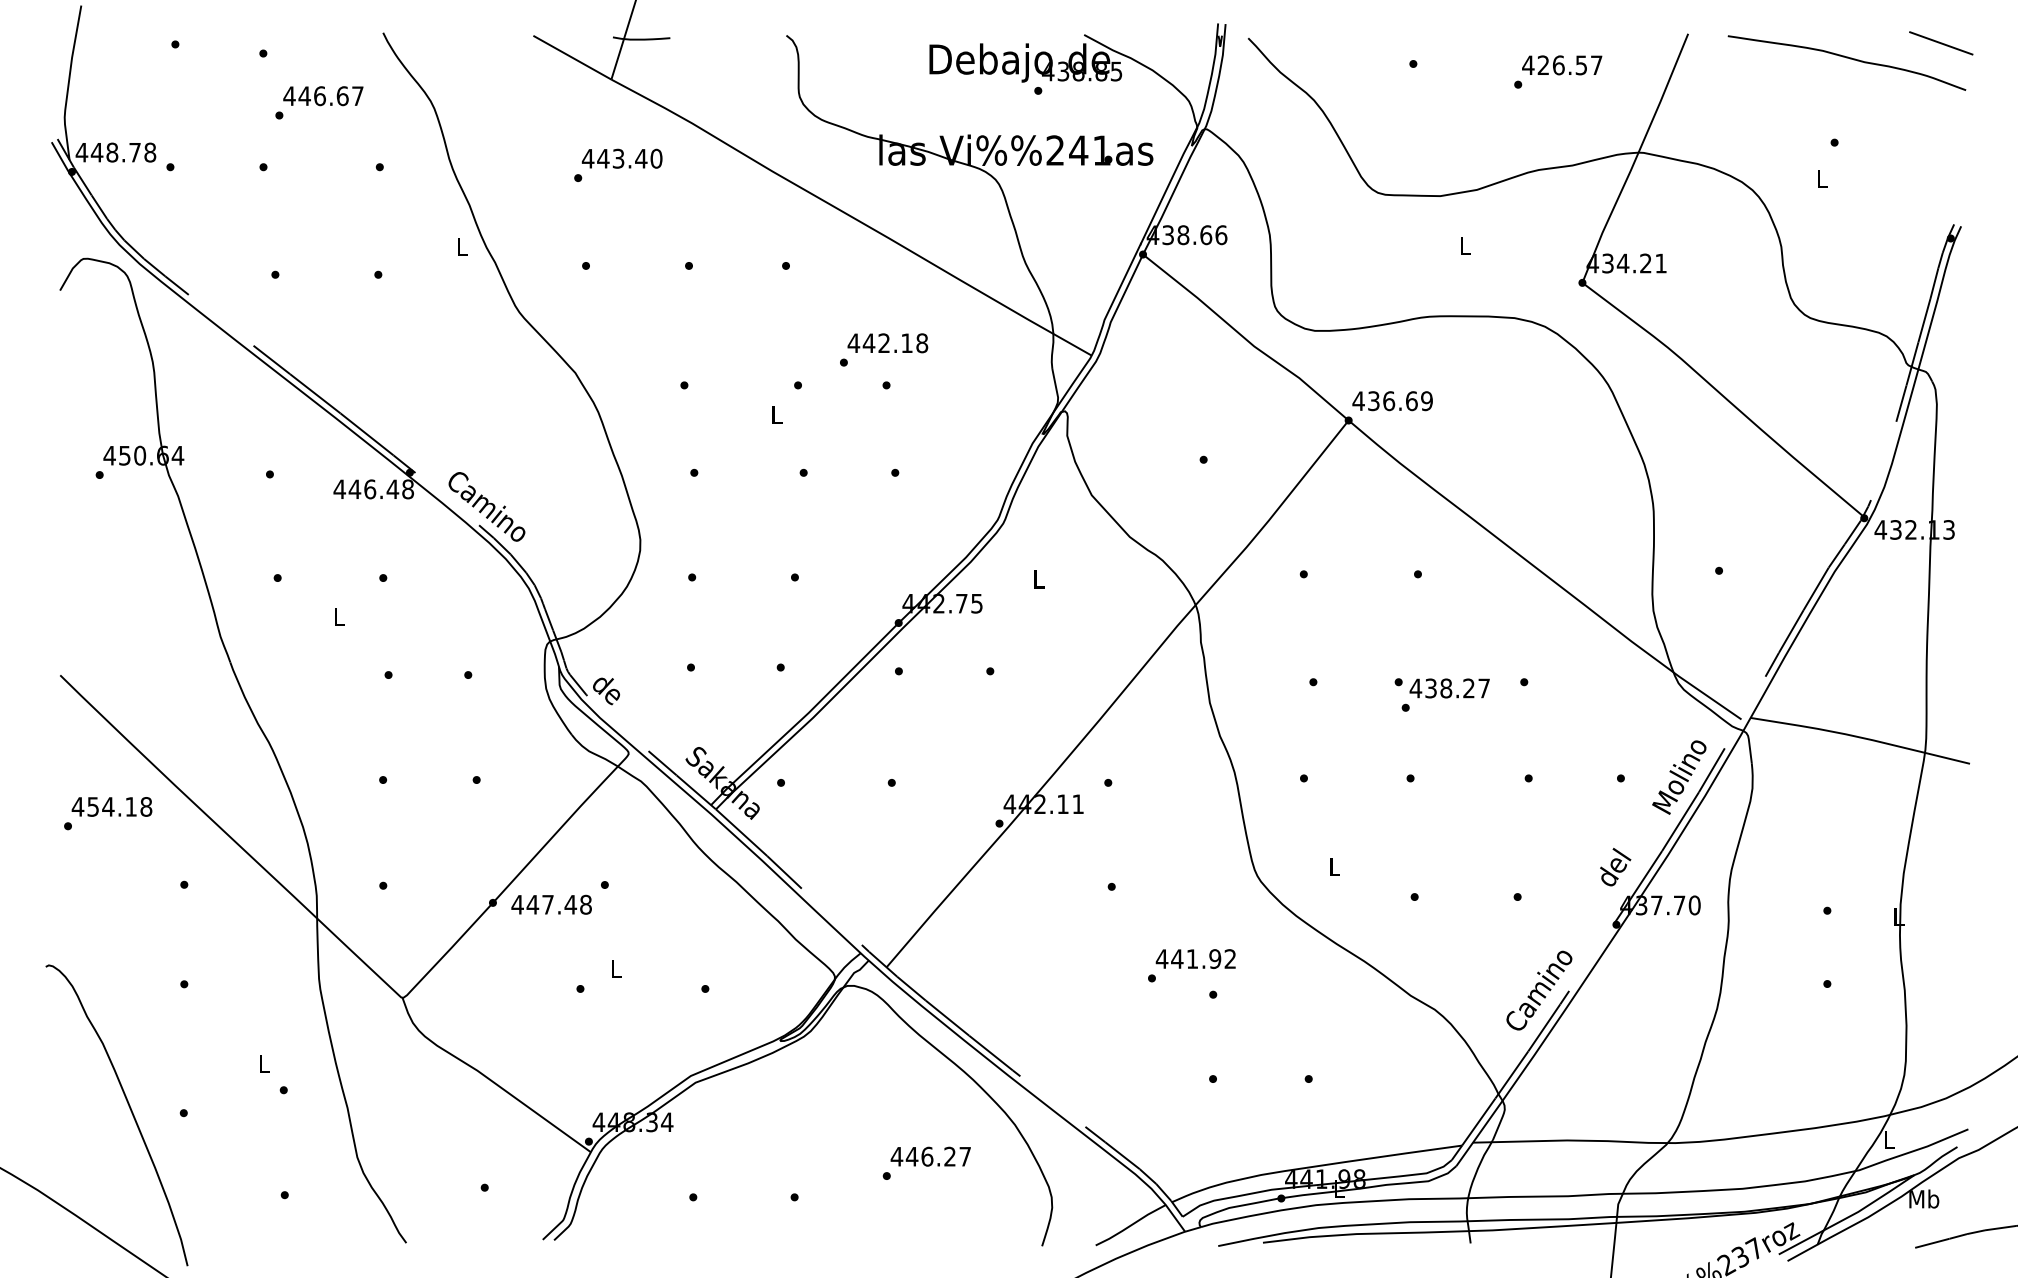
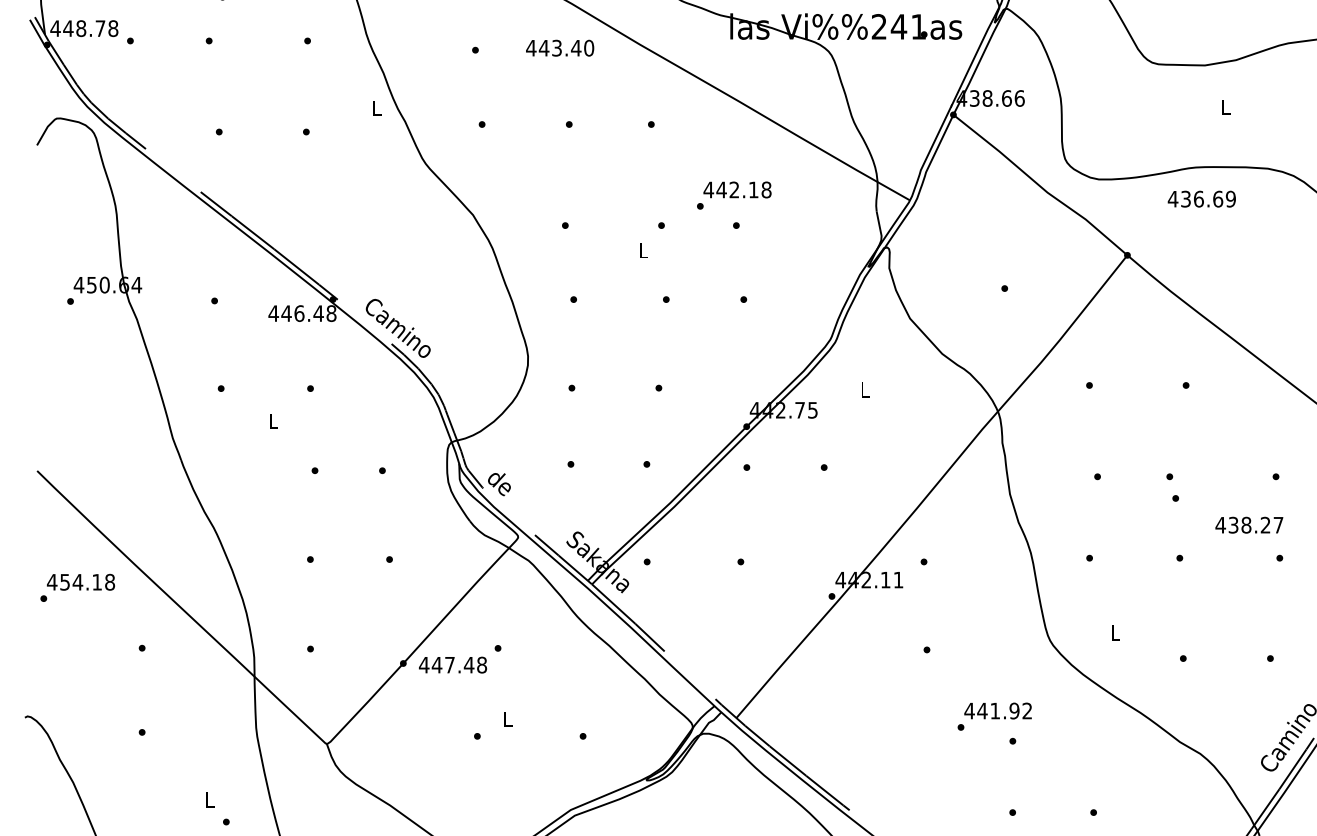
text: (621, 158) -> (559, 47), moved
text: (1392, 401) -> (1201, 199), moved
text: (1449, 688) -> (1249, 525), moved

